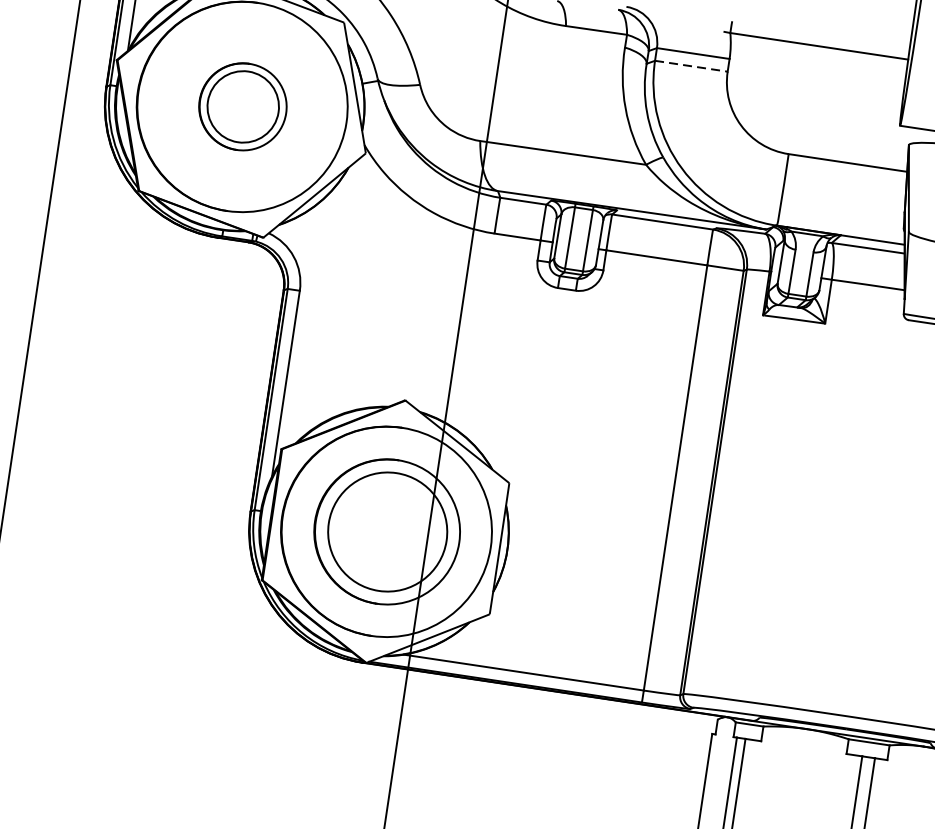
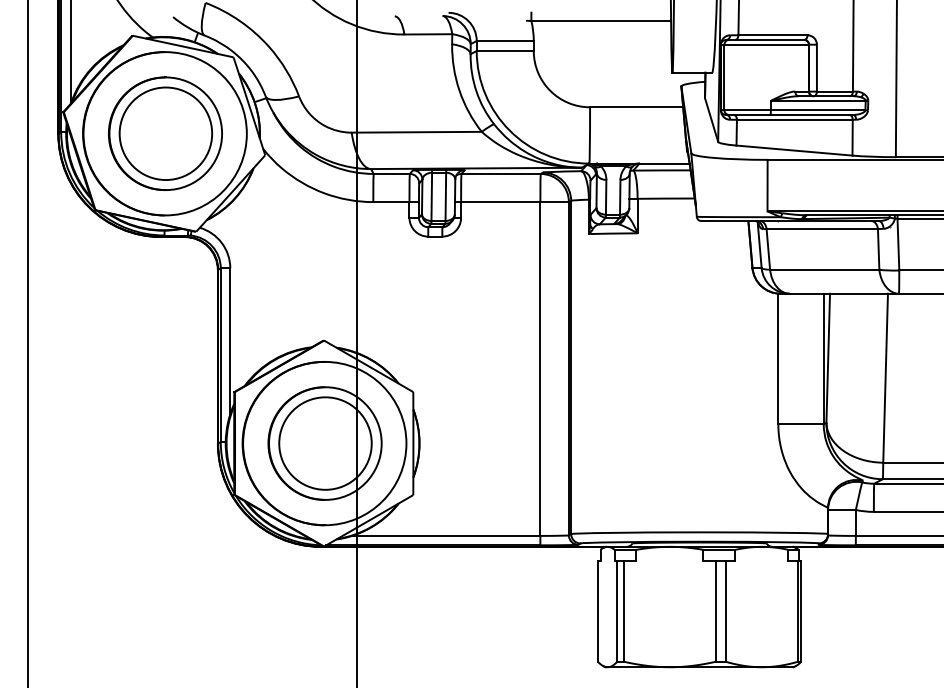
line: (691, 65) -> (505, 50), dashed -> solid
part: (242, 106) -> (165, 133), size x1.67

